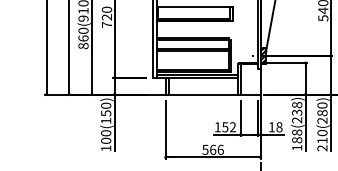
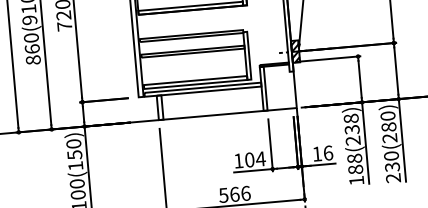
text: (229, 127) -> (255, 159), 152 -> 104
text: (279, 127) -> (328, 153), 18 -> 16
text: (322, 140) -> (392, 166), 210(280) -> 230(280)

